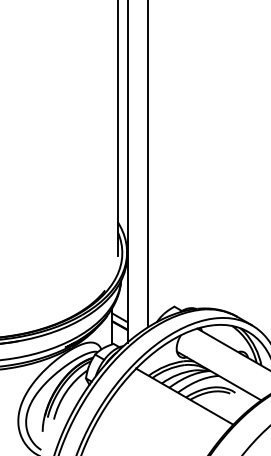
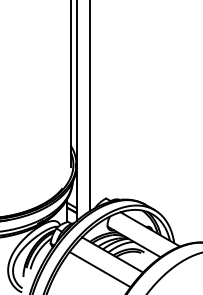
line: (163, 419) -> (99, 269), added

